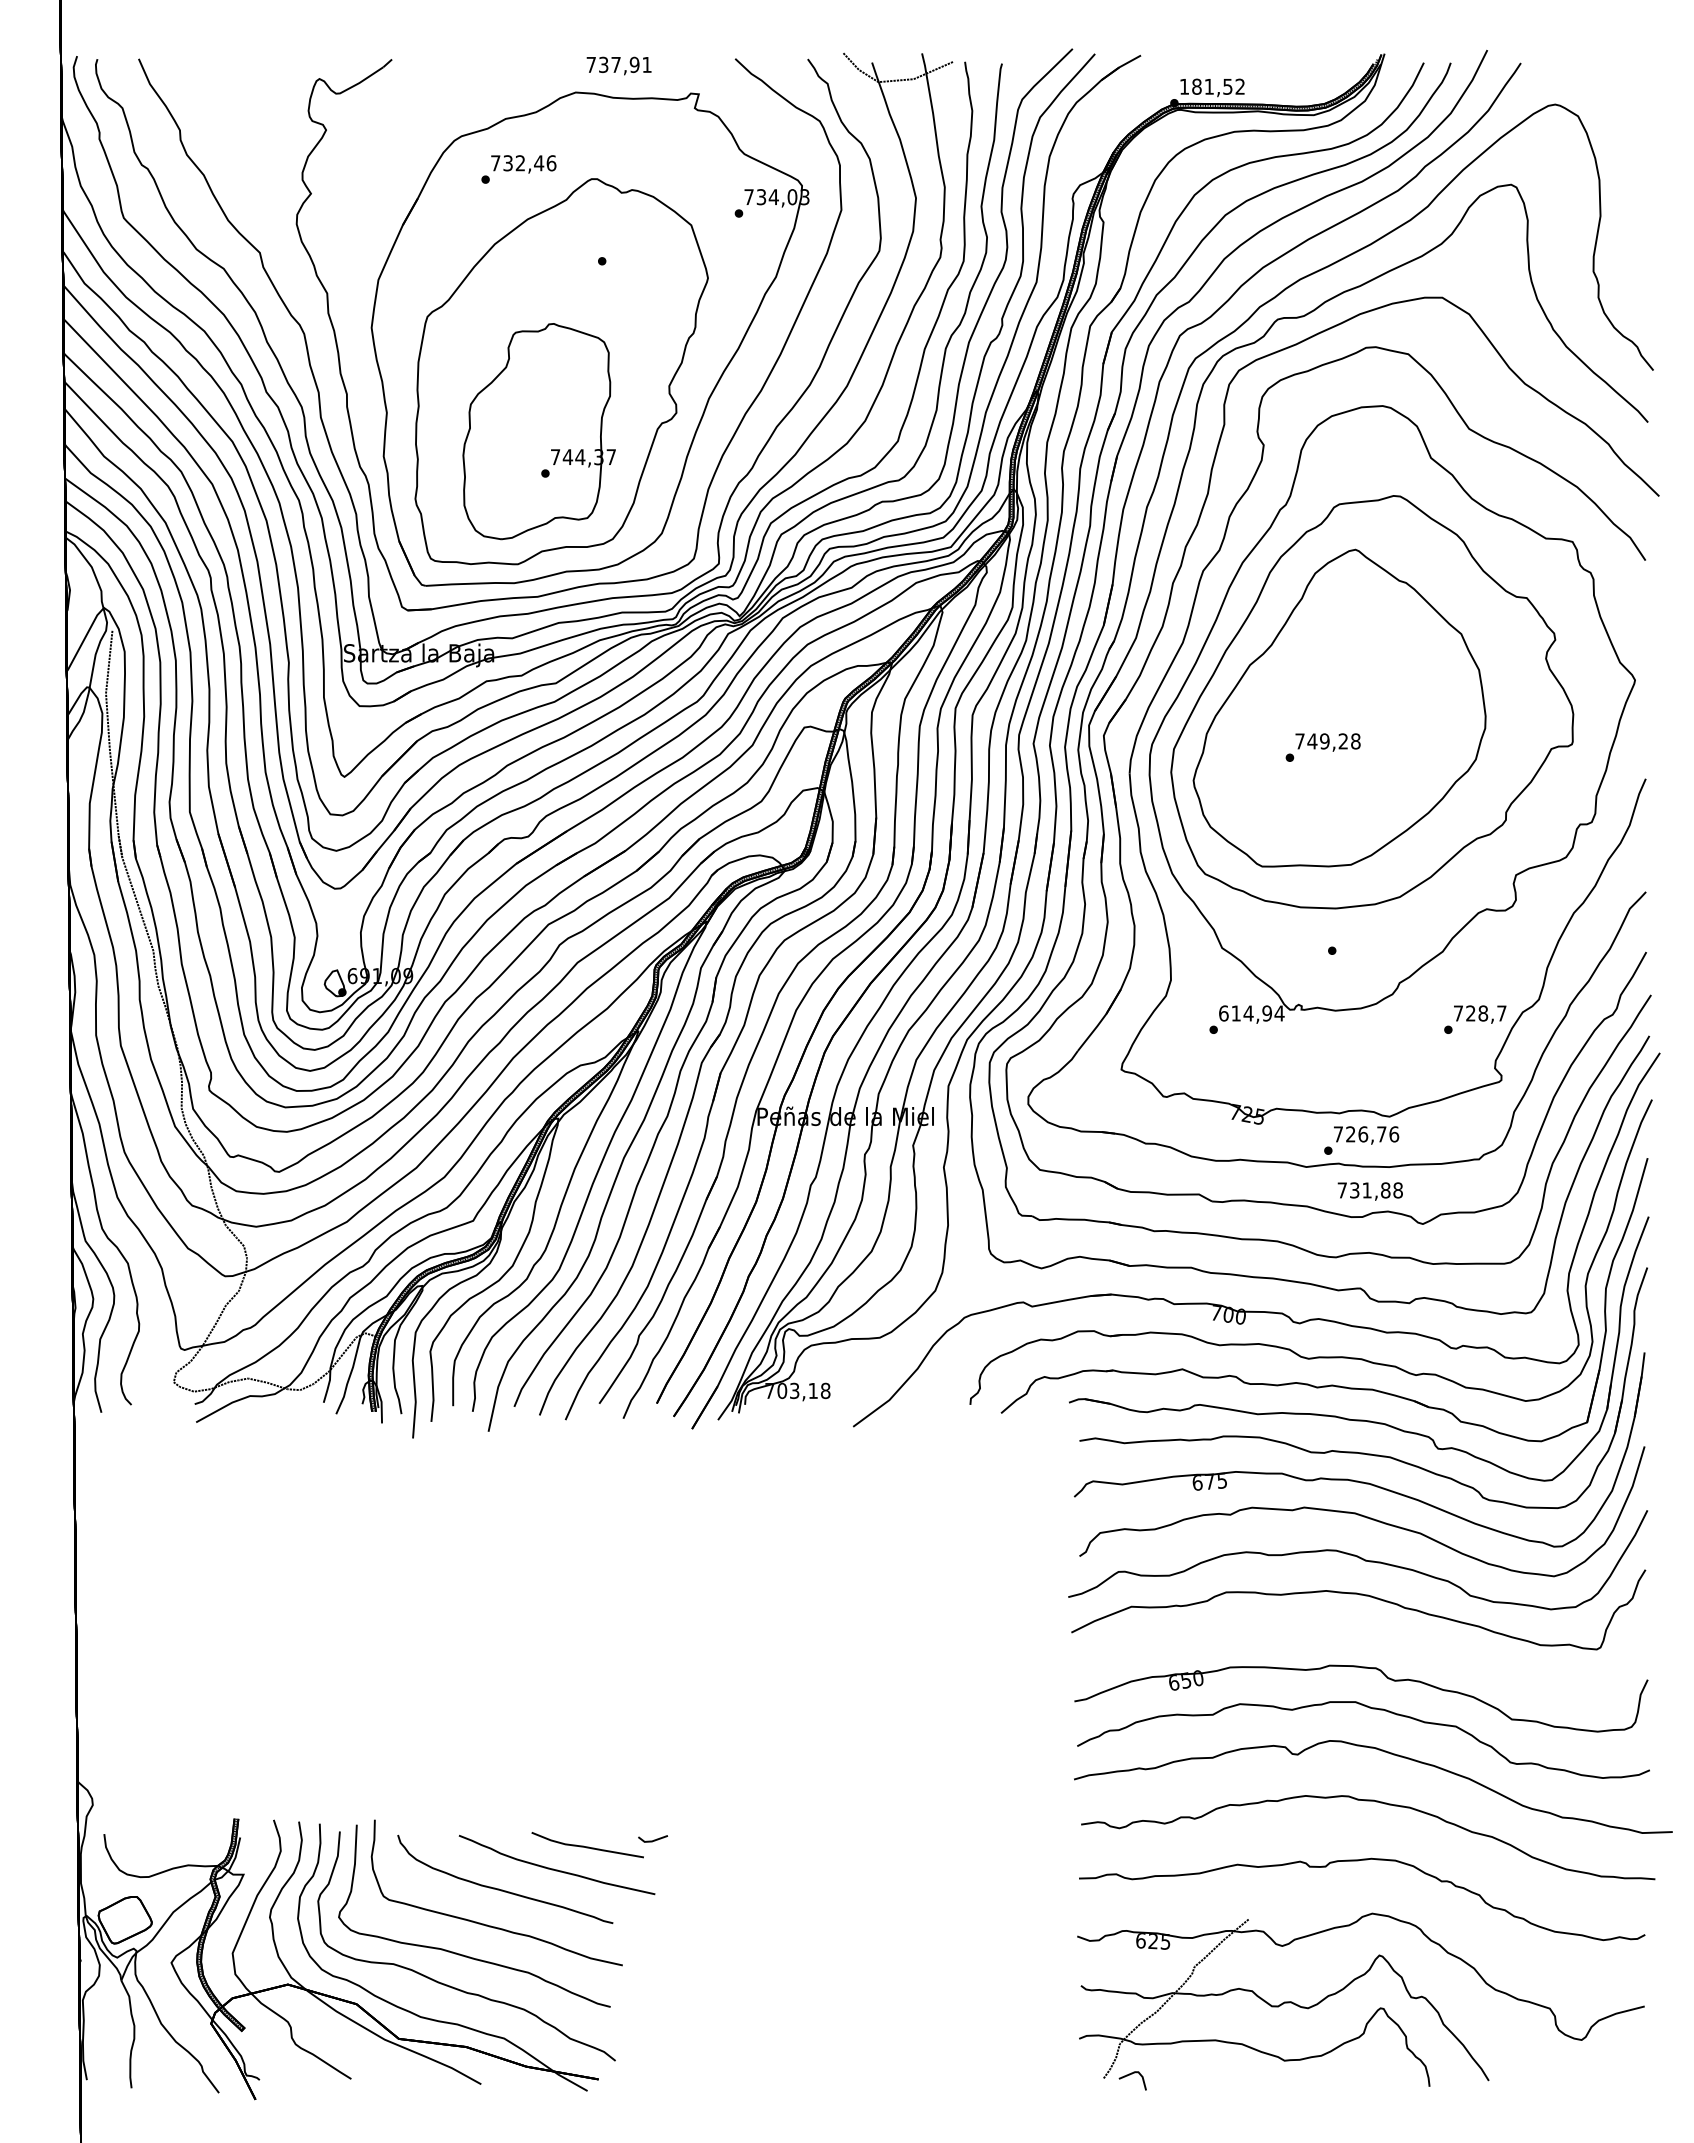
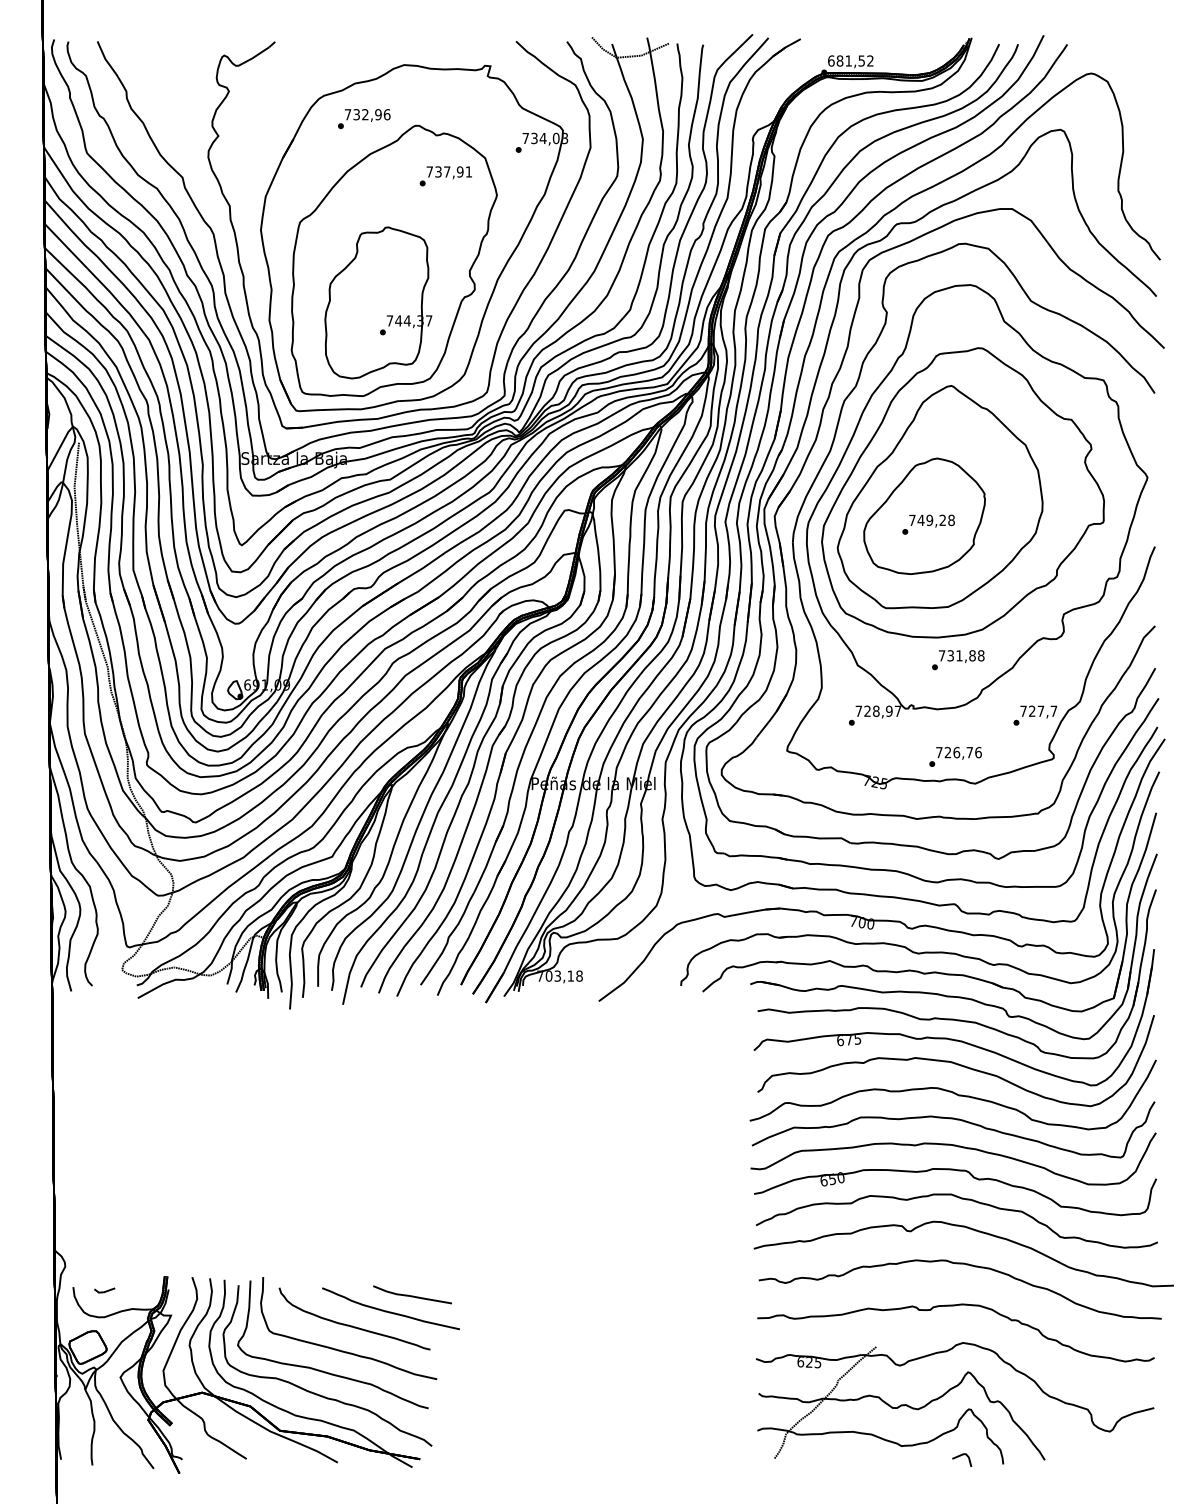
text: (618, 65) -> (448, 172), moved
text: (1184, 86) -> (831, 60), 181,52 -> 681,52
text: (539, 163) -> (378, 114), 732,46 -> 732,96
part: (1317, 735) -> (924, 516), added
text: (1251, 1013) -> (878, 711), 614,94 -> 728,97
text: (1483, 1013) -> (1041, 711), 728,7 -> 727,7
text: (1361, 1140) -> (955, 756), moved
text: (1369, 1191) -> (961, 656), moved
part: (1364, 1634) -> (957, 1147), added
line: (652, 1840) -> (104, 1291), moved
part: (1132, 2080) -> (961, 1460), moved

